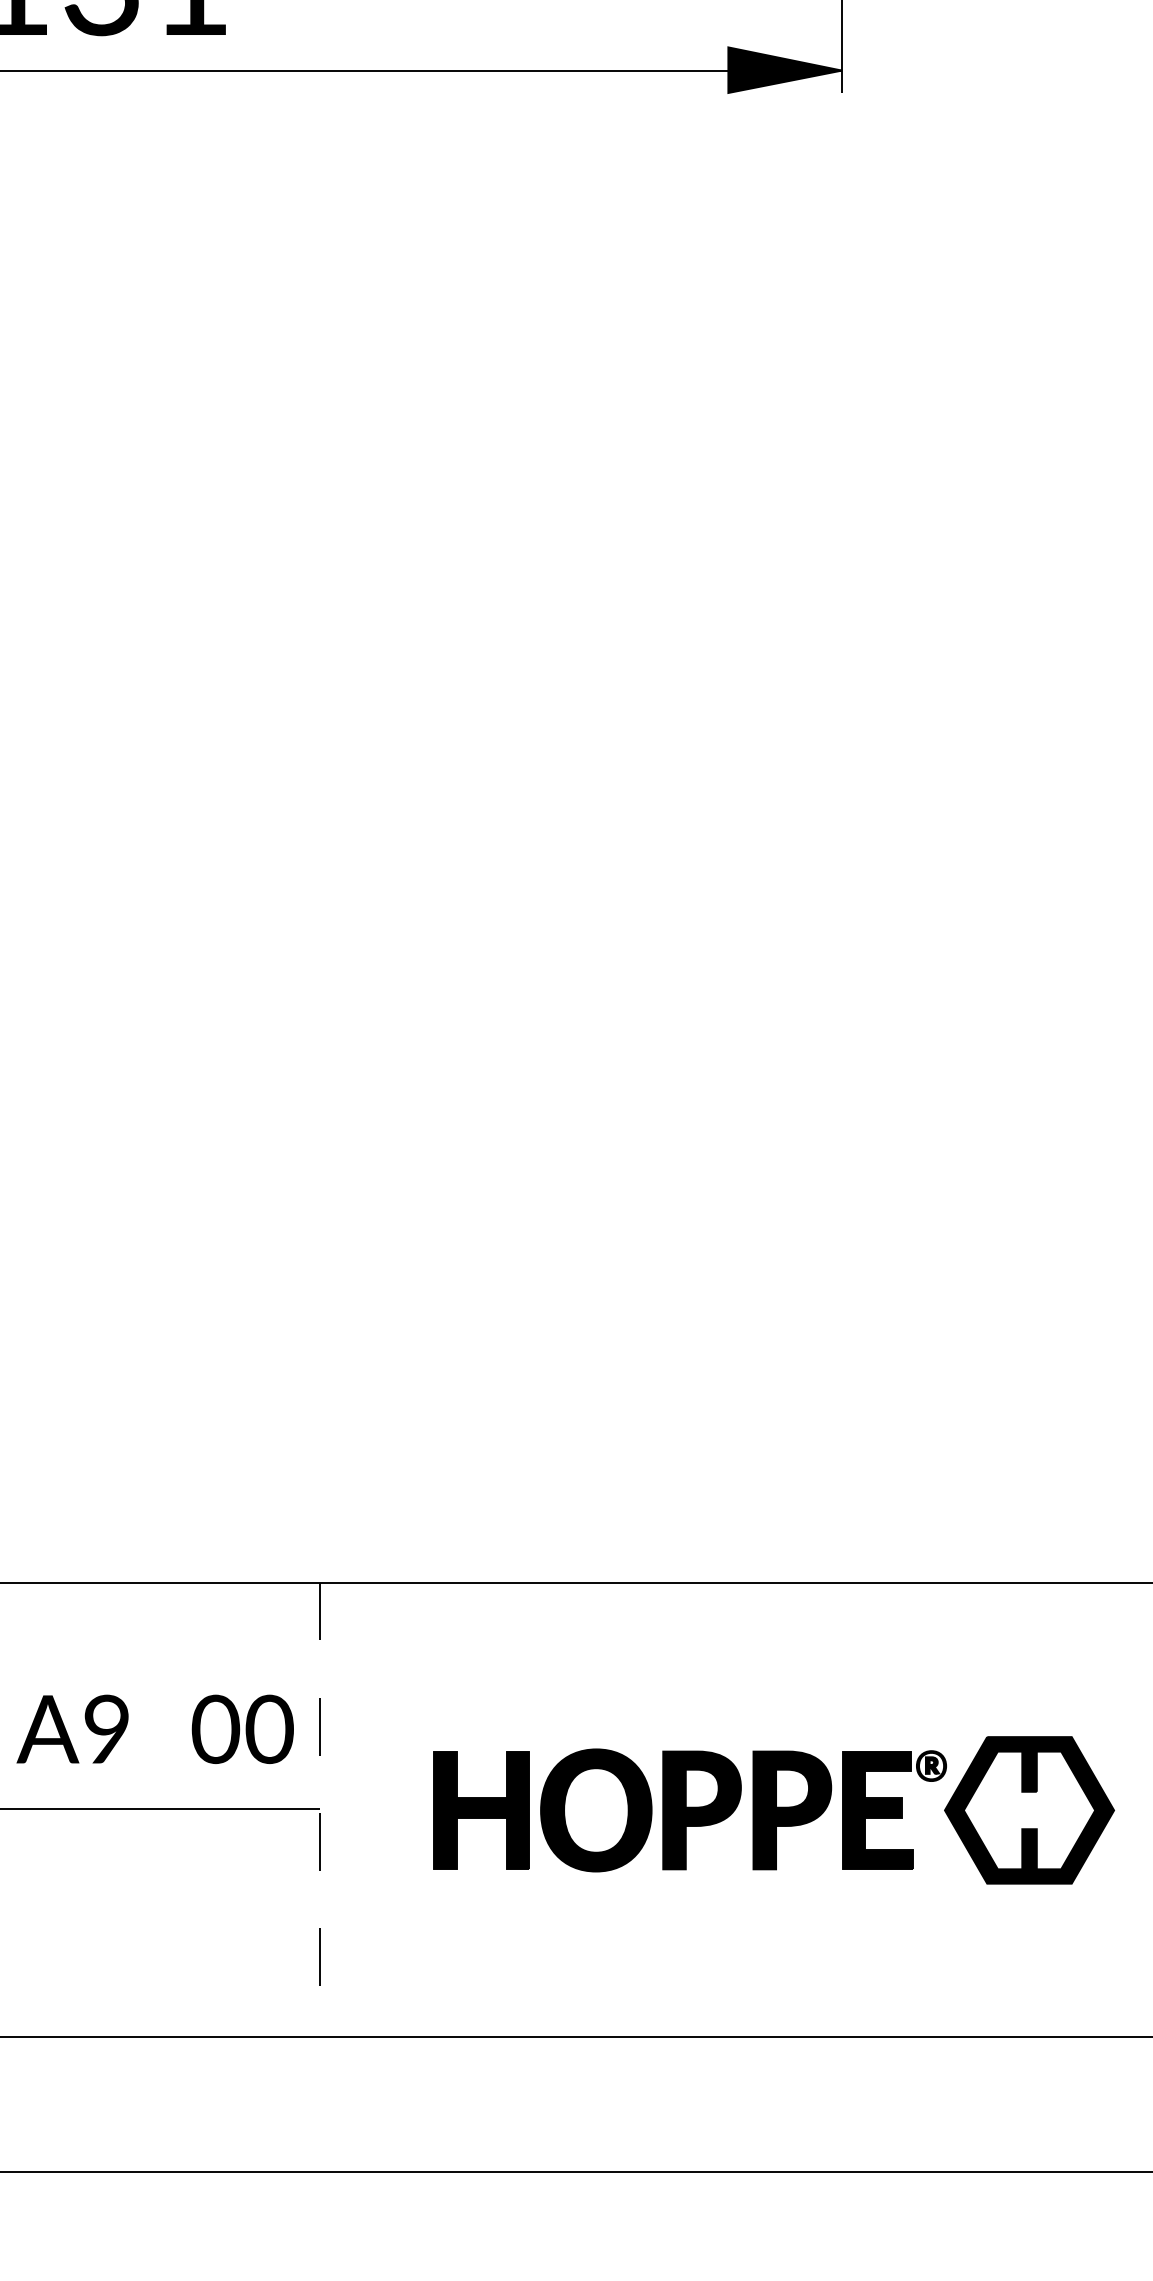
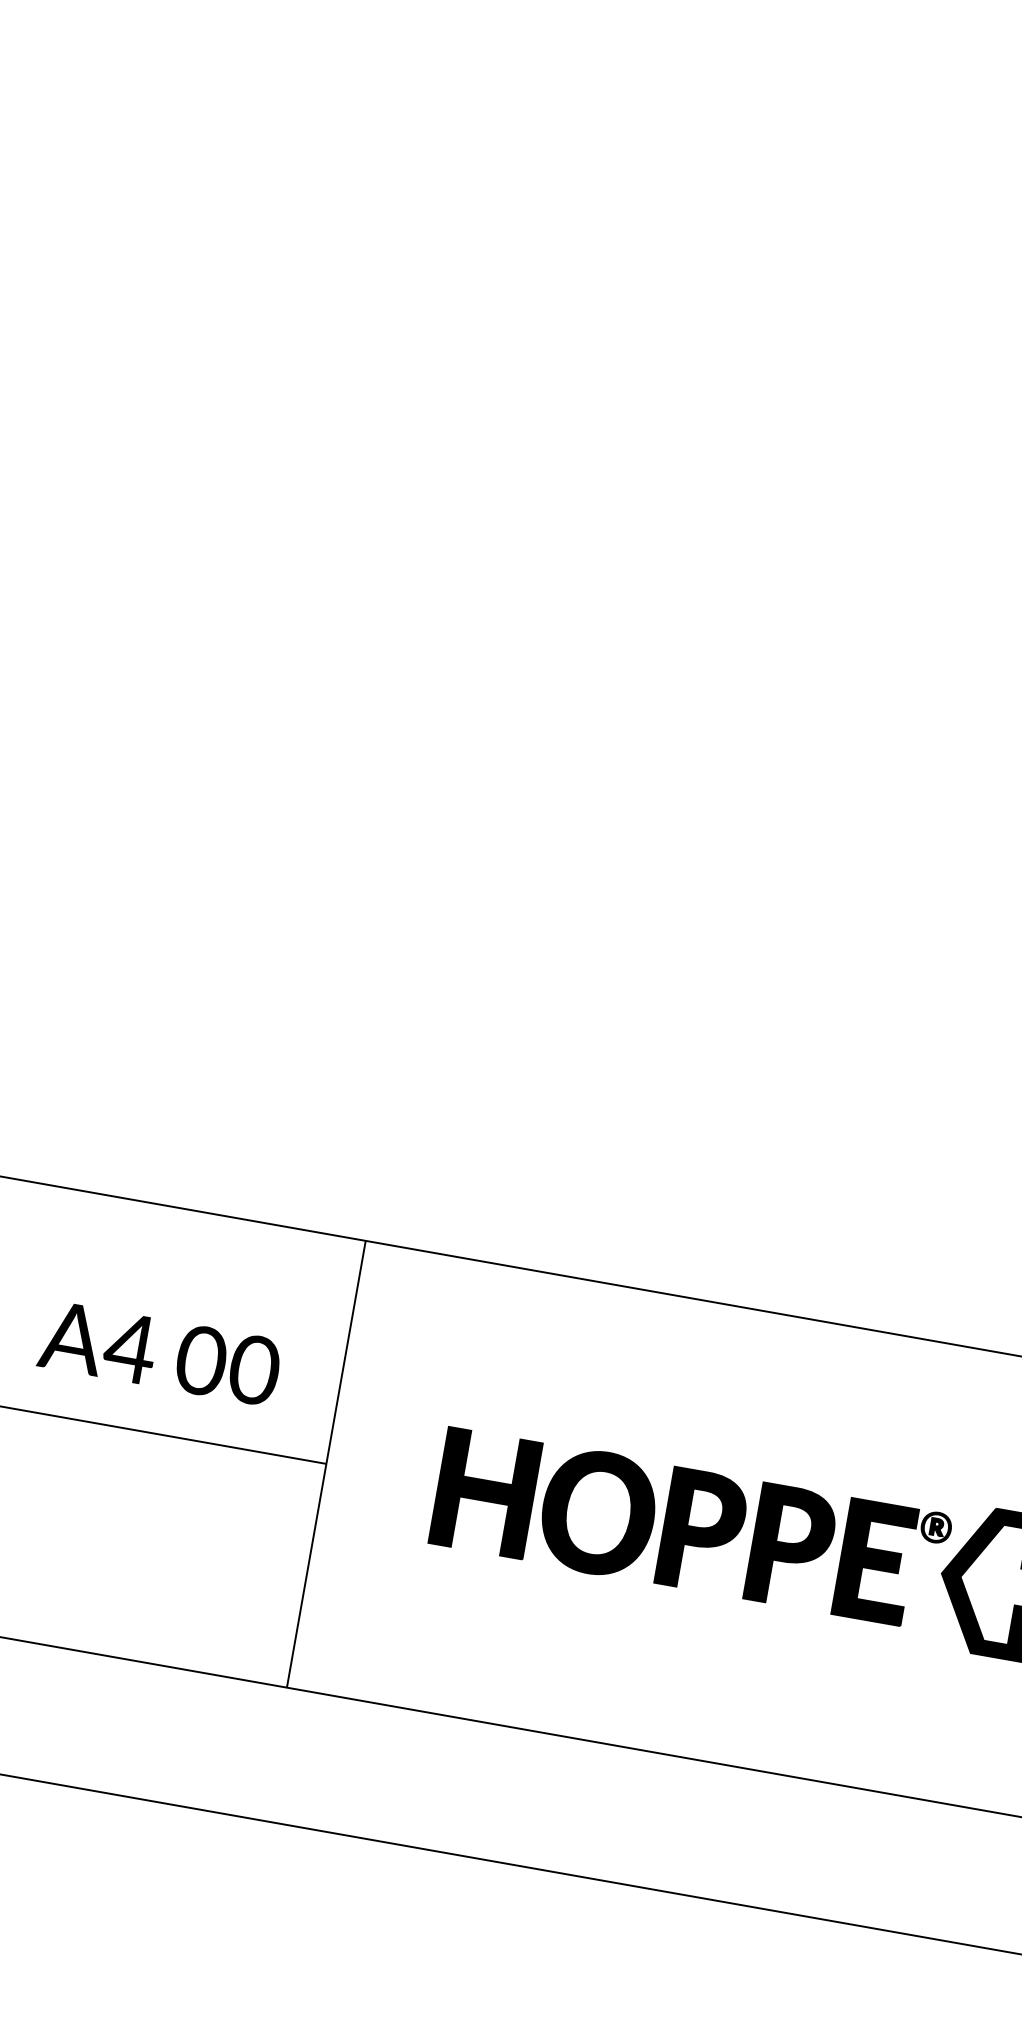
text: (106, 1728) -> (130, 1347), A9 -> A4
text: (242, 1728) -> (227, 1364), moved
line: (319, 1809) -> (326, 1464), dashed -> solid

